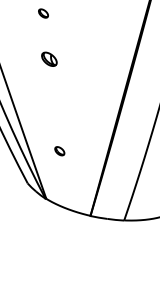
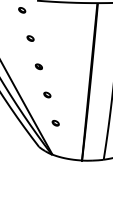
part: (48, 58) -> (38, 66), size x0.62
part: (54, 104) -> (47, 94), added

